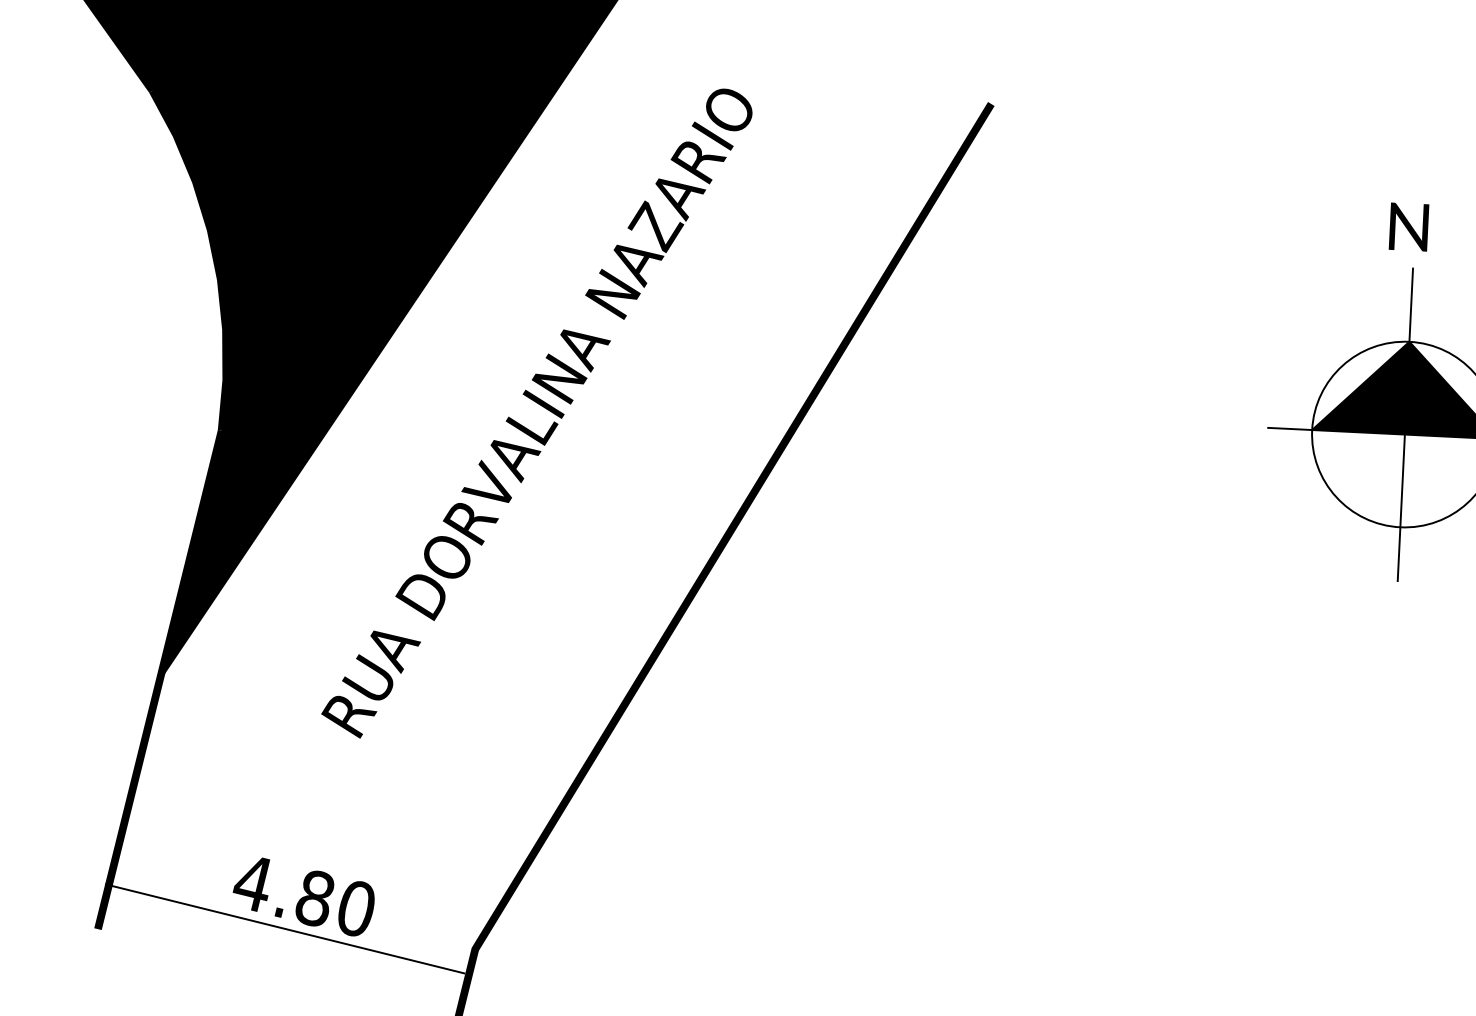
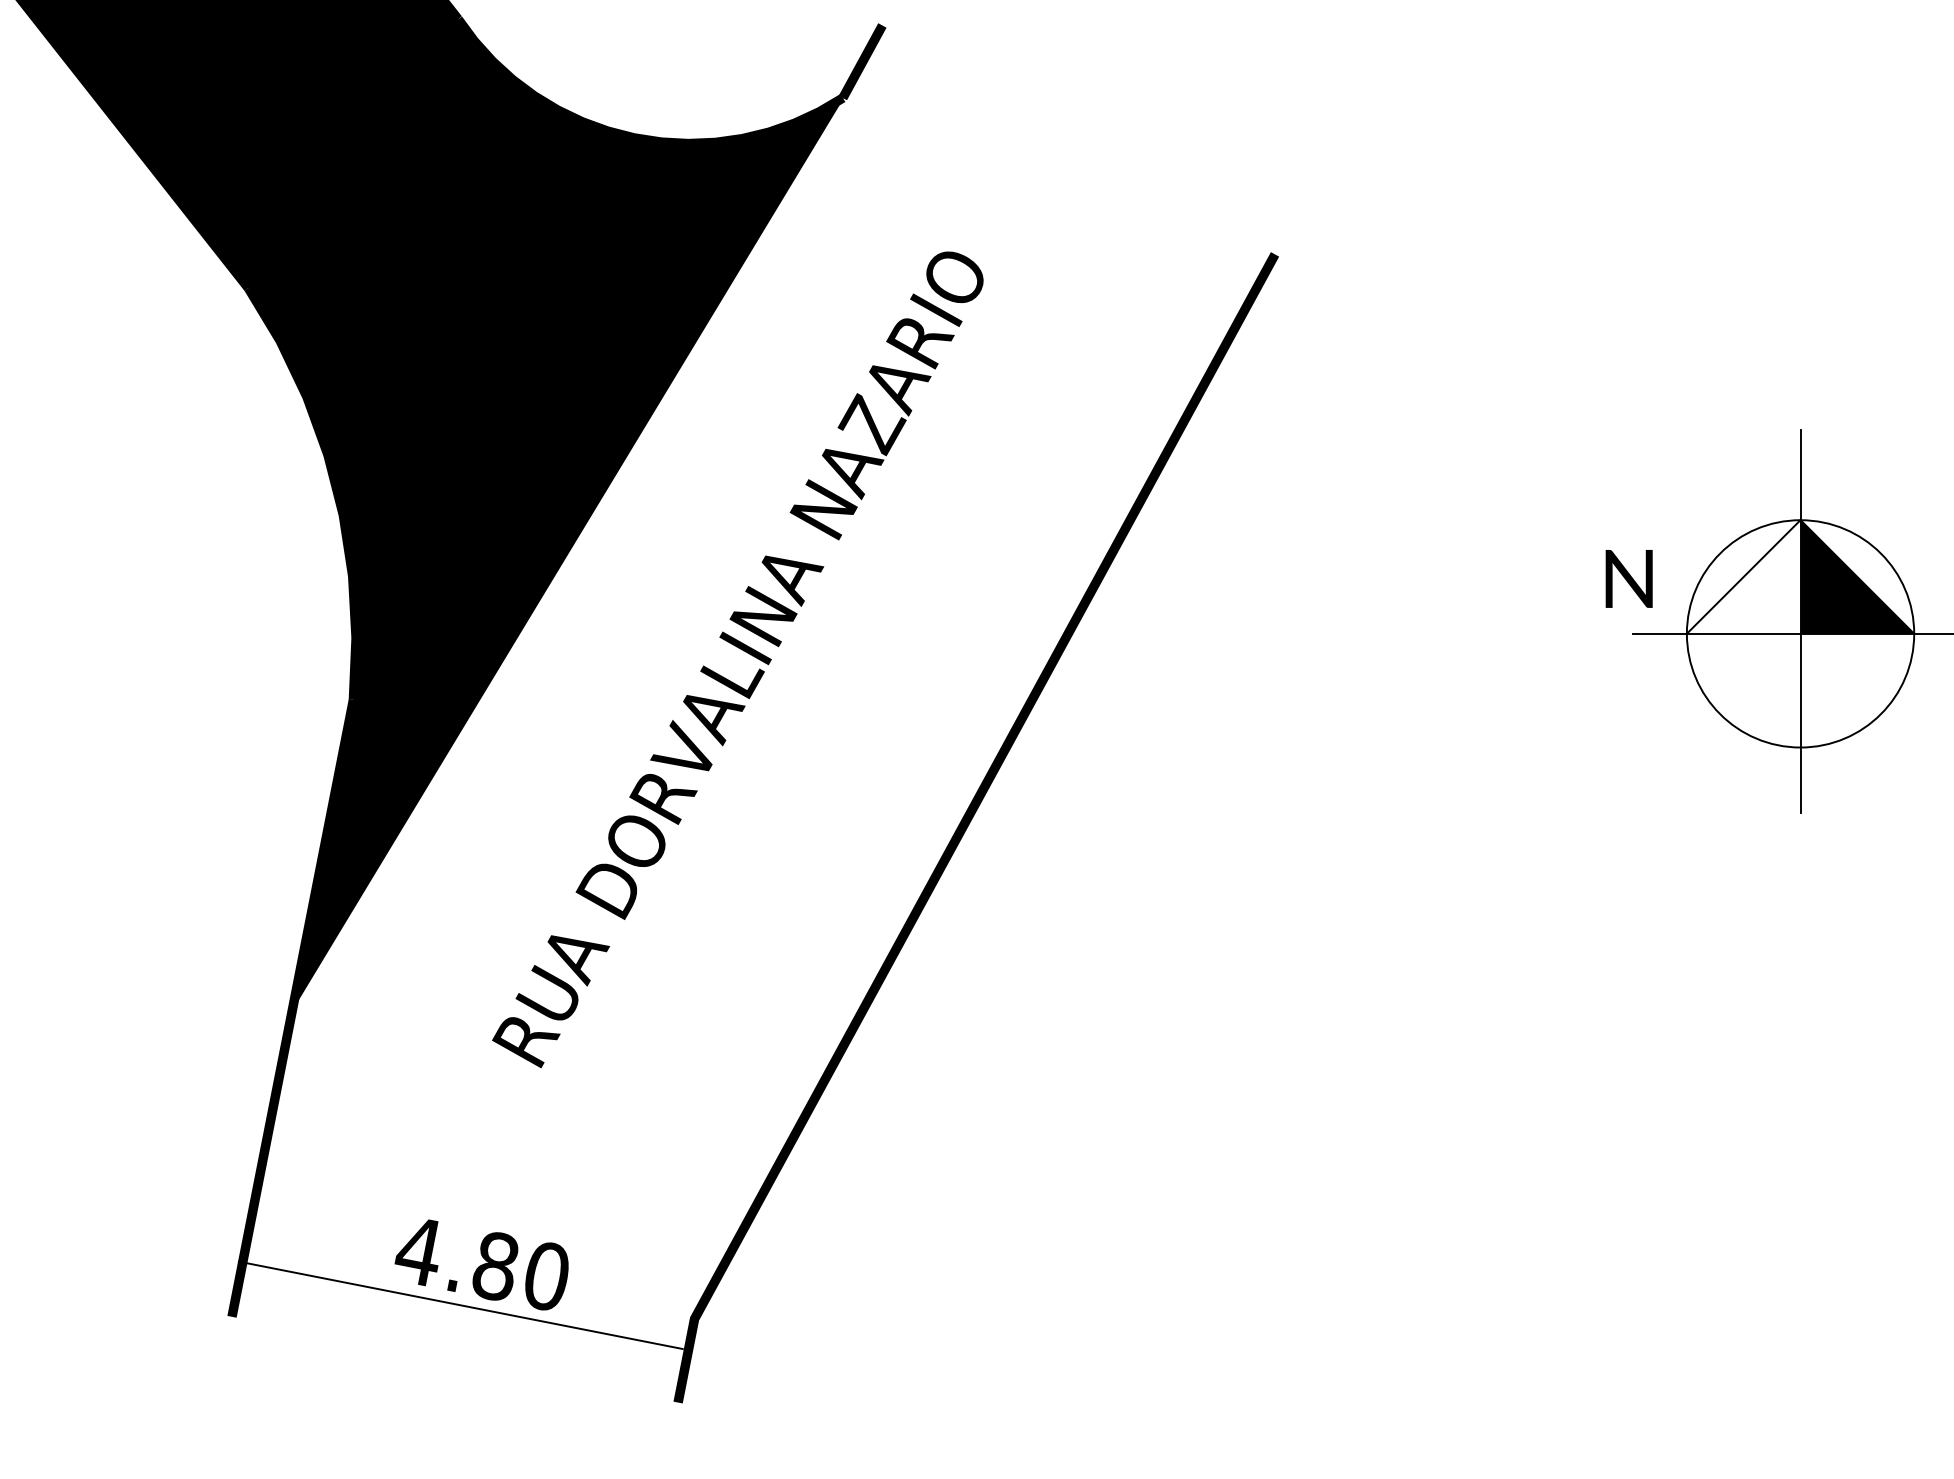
text: (1408, 226) -> (1628, 578), moved
fill: (1360, 385) -> (1743, 576), removed

